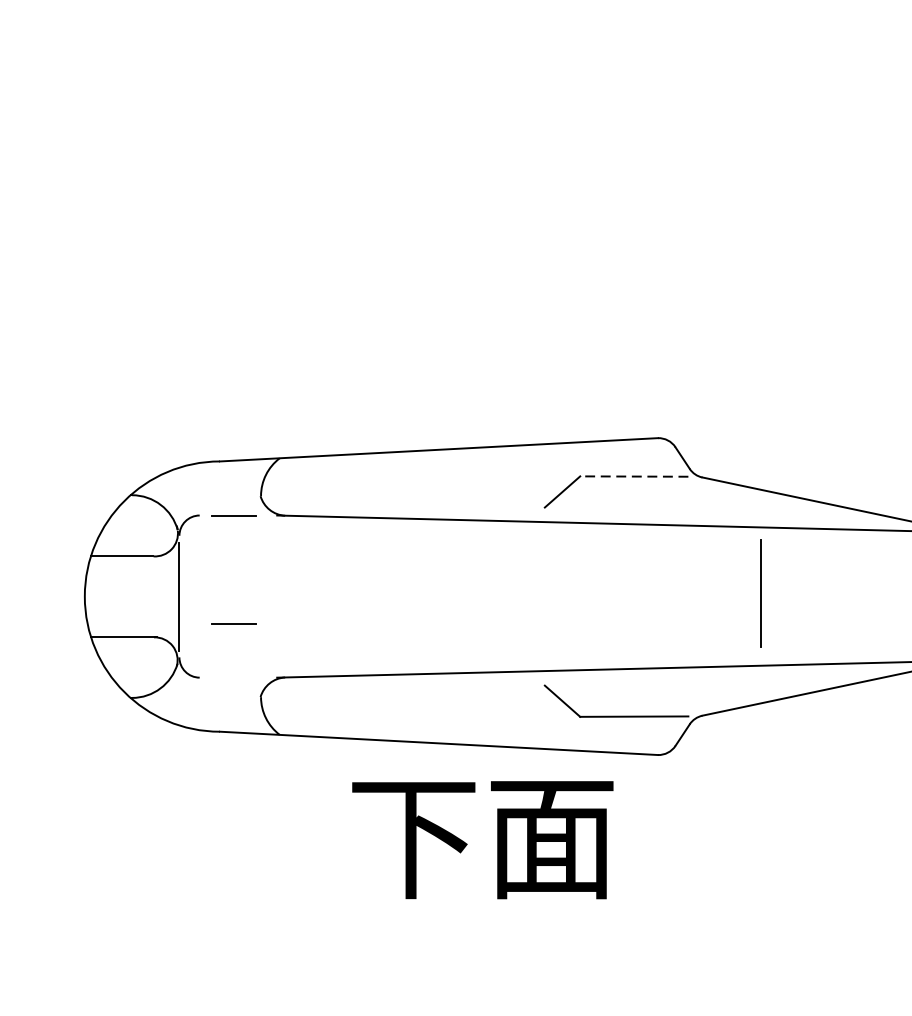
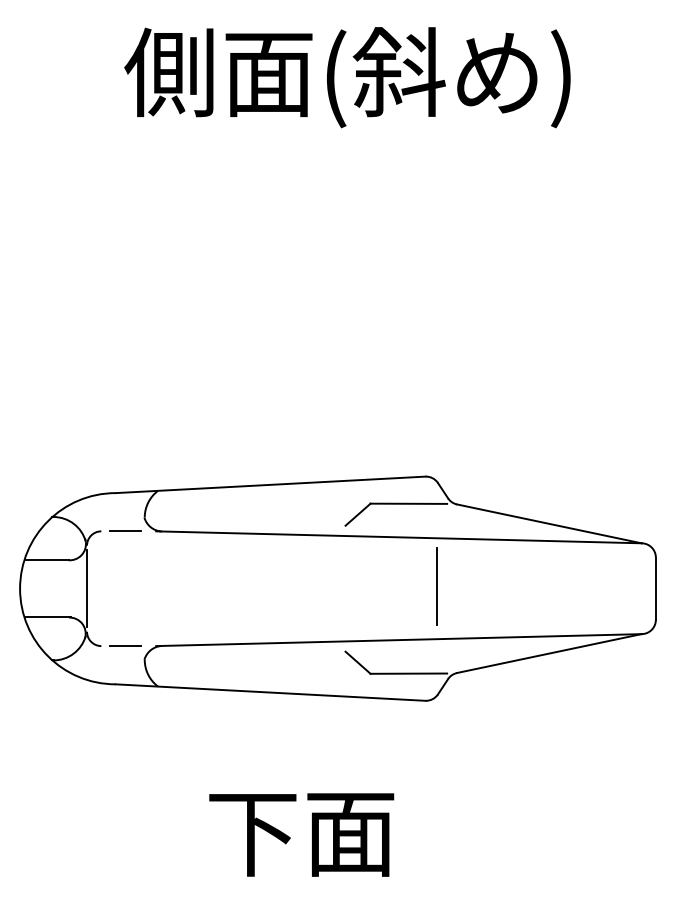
line: (633, 476) -> (408, 503), dashed -> solid
line: (760, 593) -> (436, 586), moved
line: (233, 623) -> (125, 645), moved
text: (482, 839) -> (301, 834), moved

